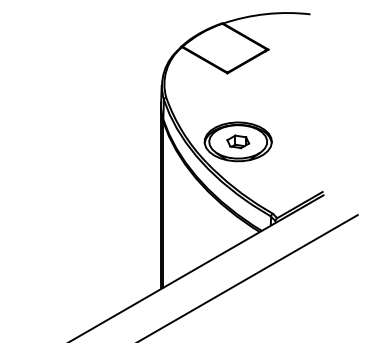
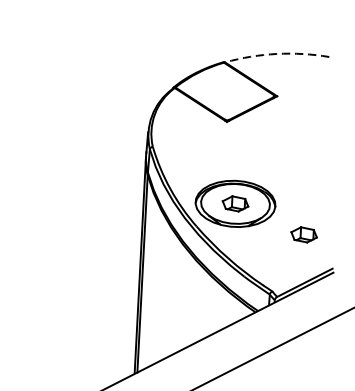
arc: (266, 14) -> (277, 54), solid -> dashed
part: (297, 164) -> (304, 234), added

